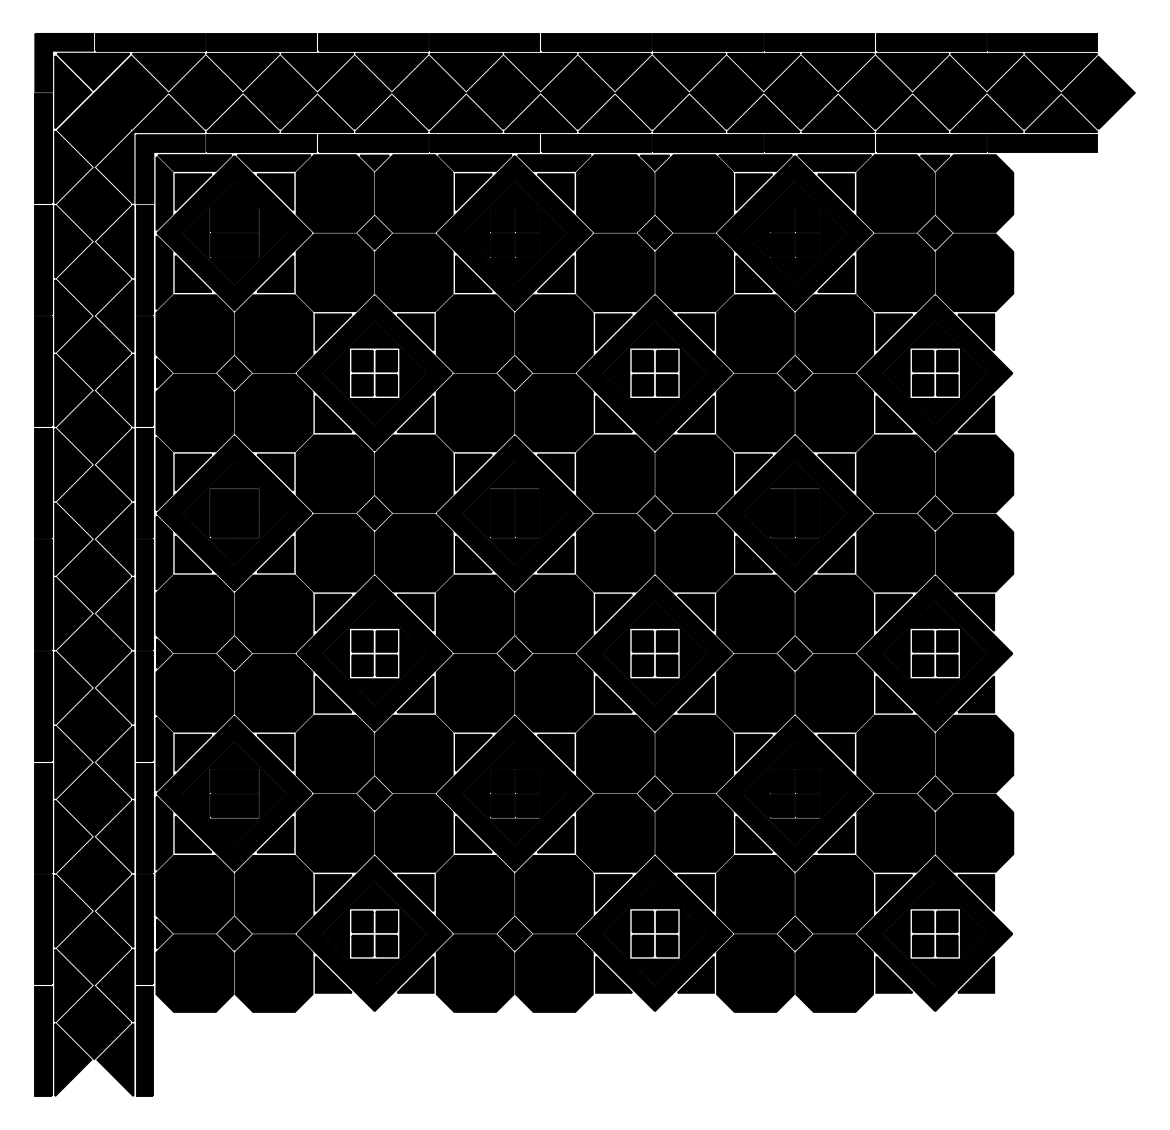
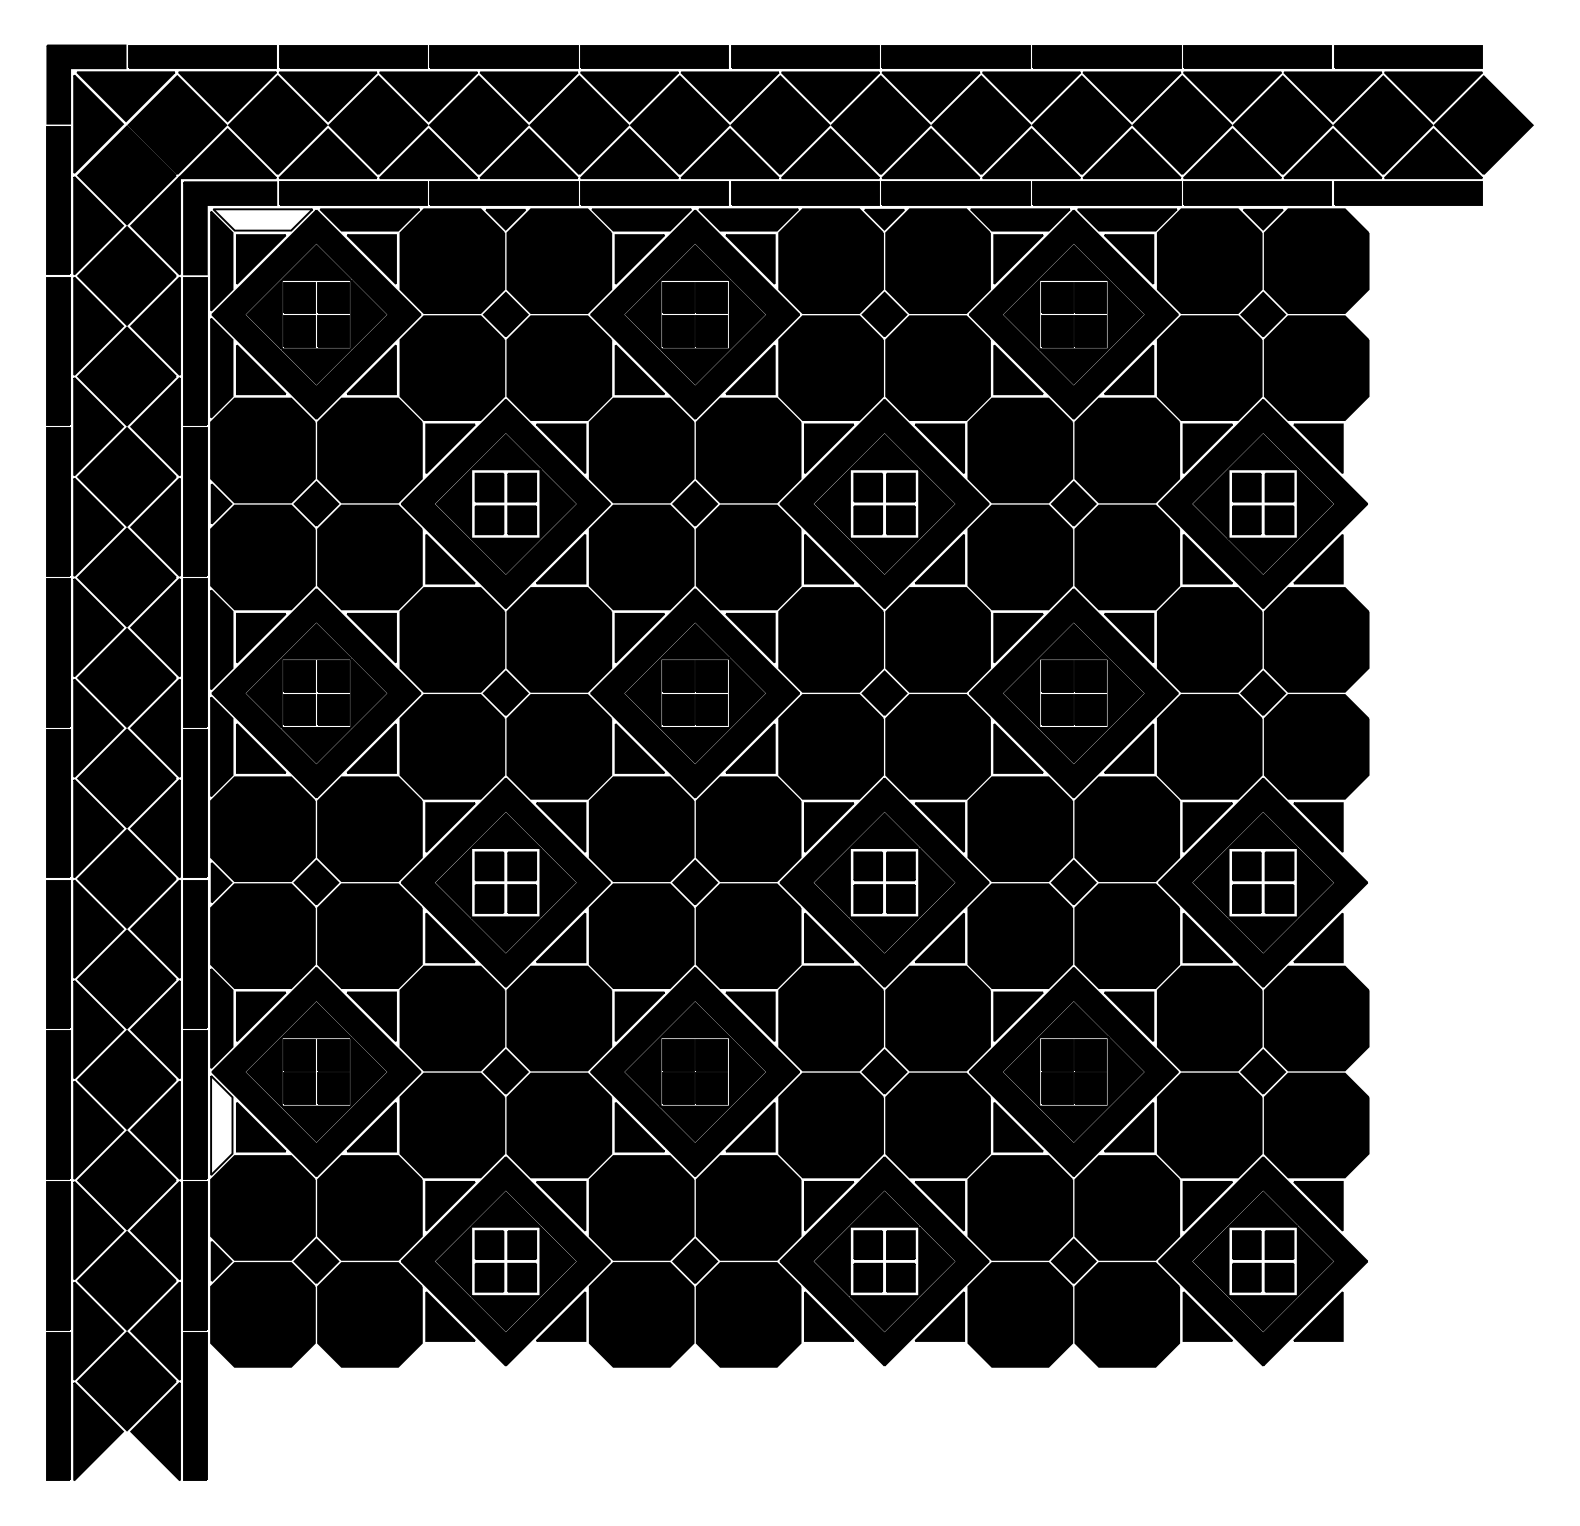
fill: (194, 162) -> (262, 219), removed
fill: (164, 833) -> (221, 1125), removed

